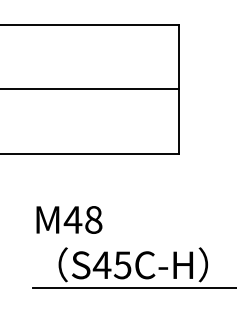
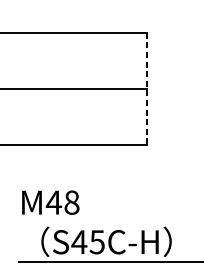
line: (179, 89) -> (146, 88), solid -> dashed

